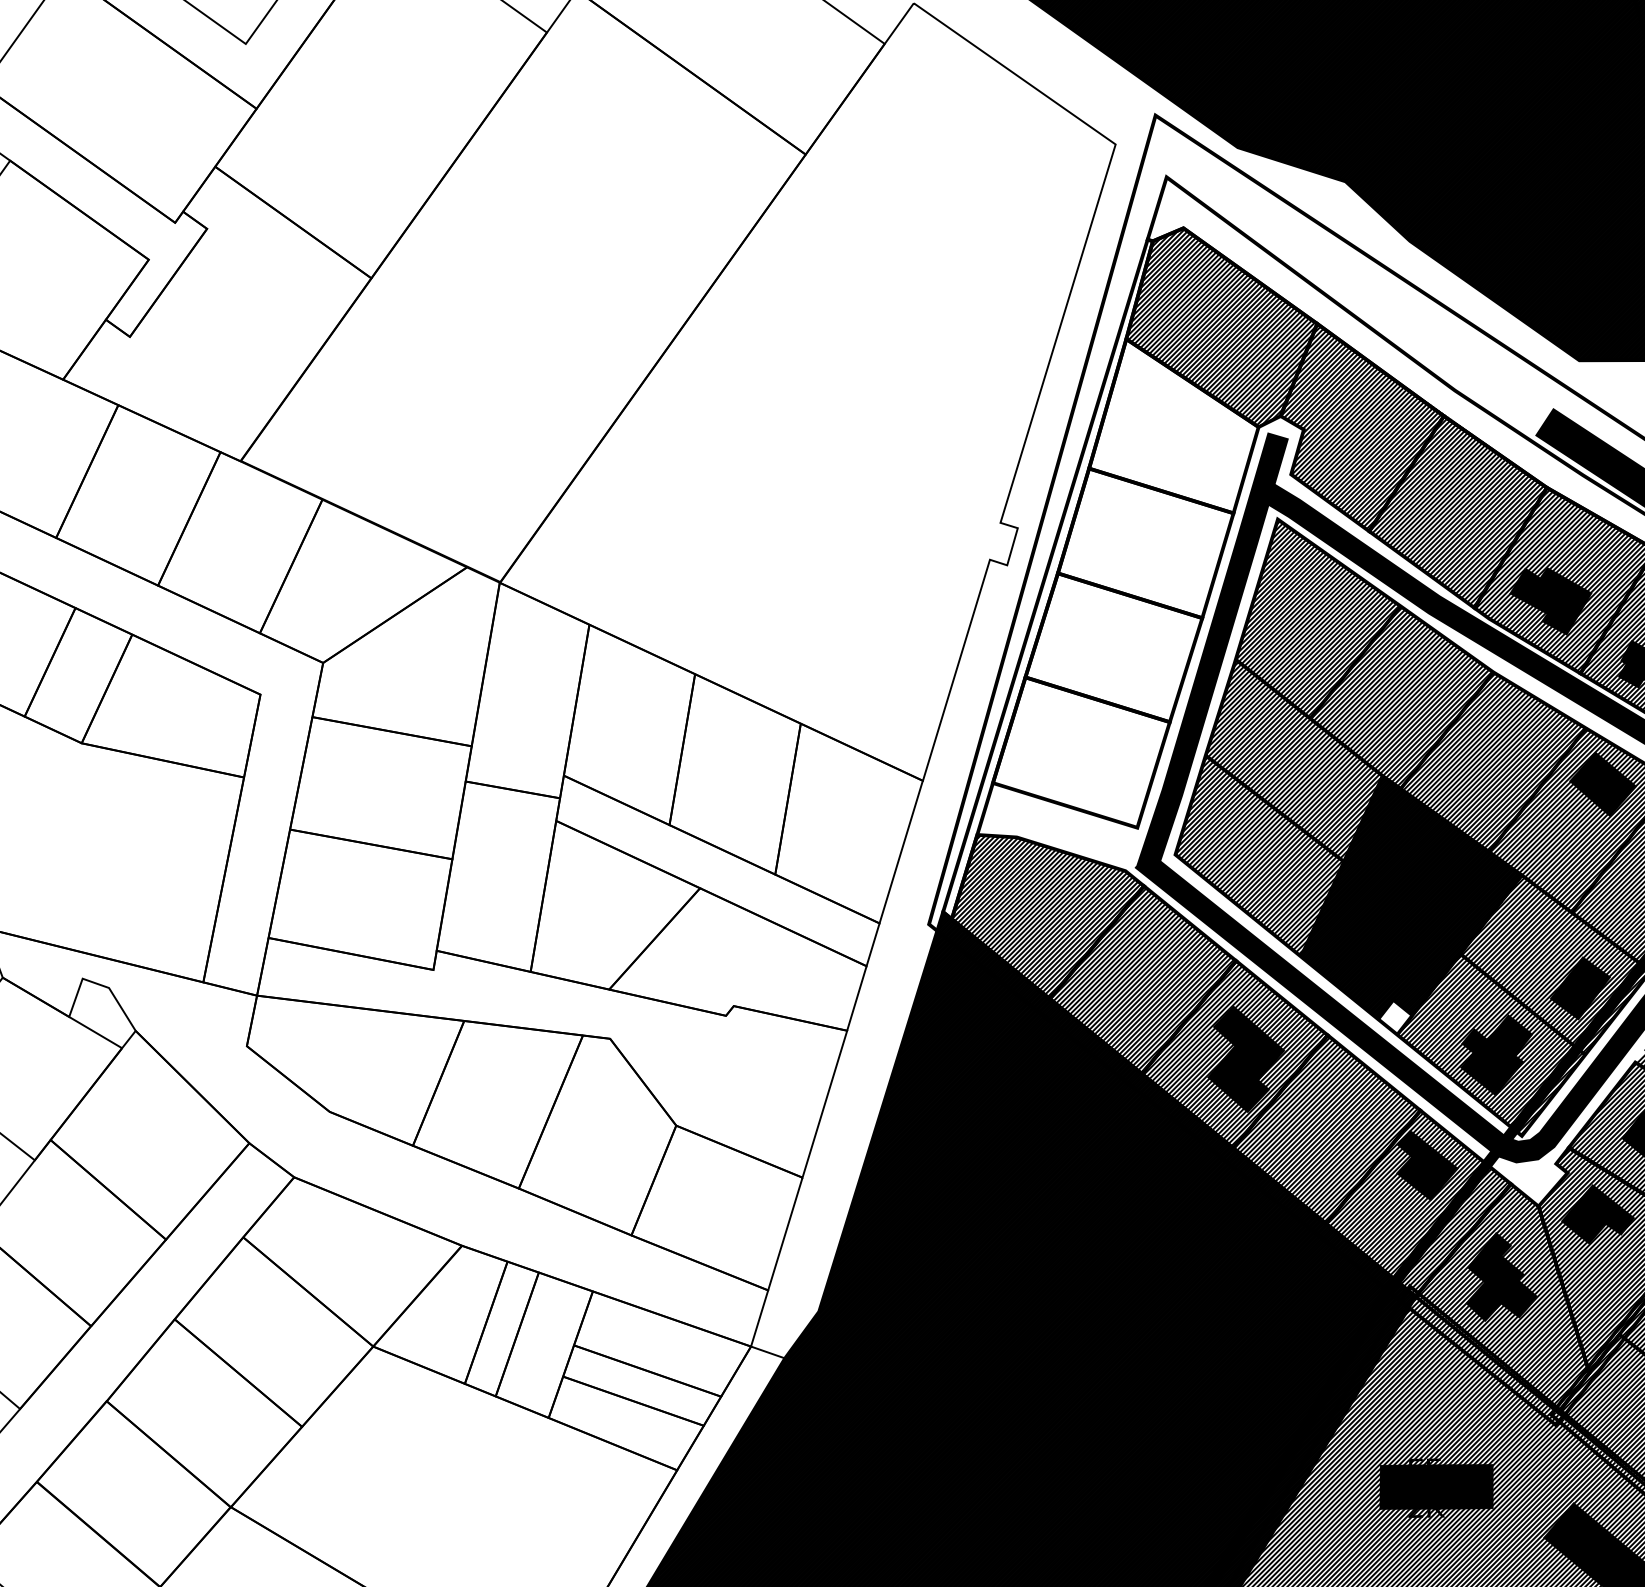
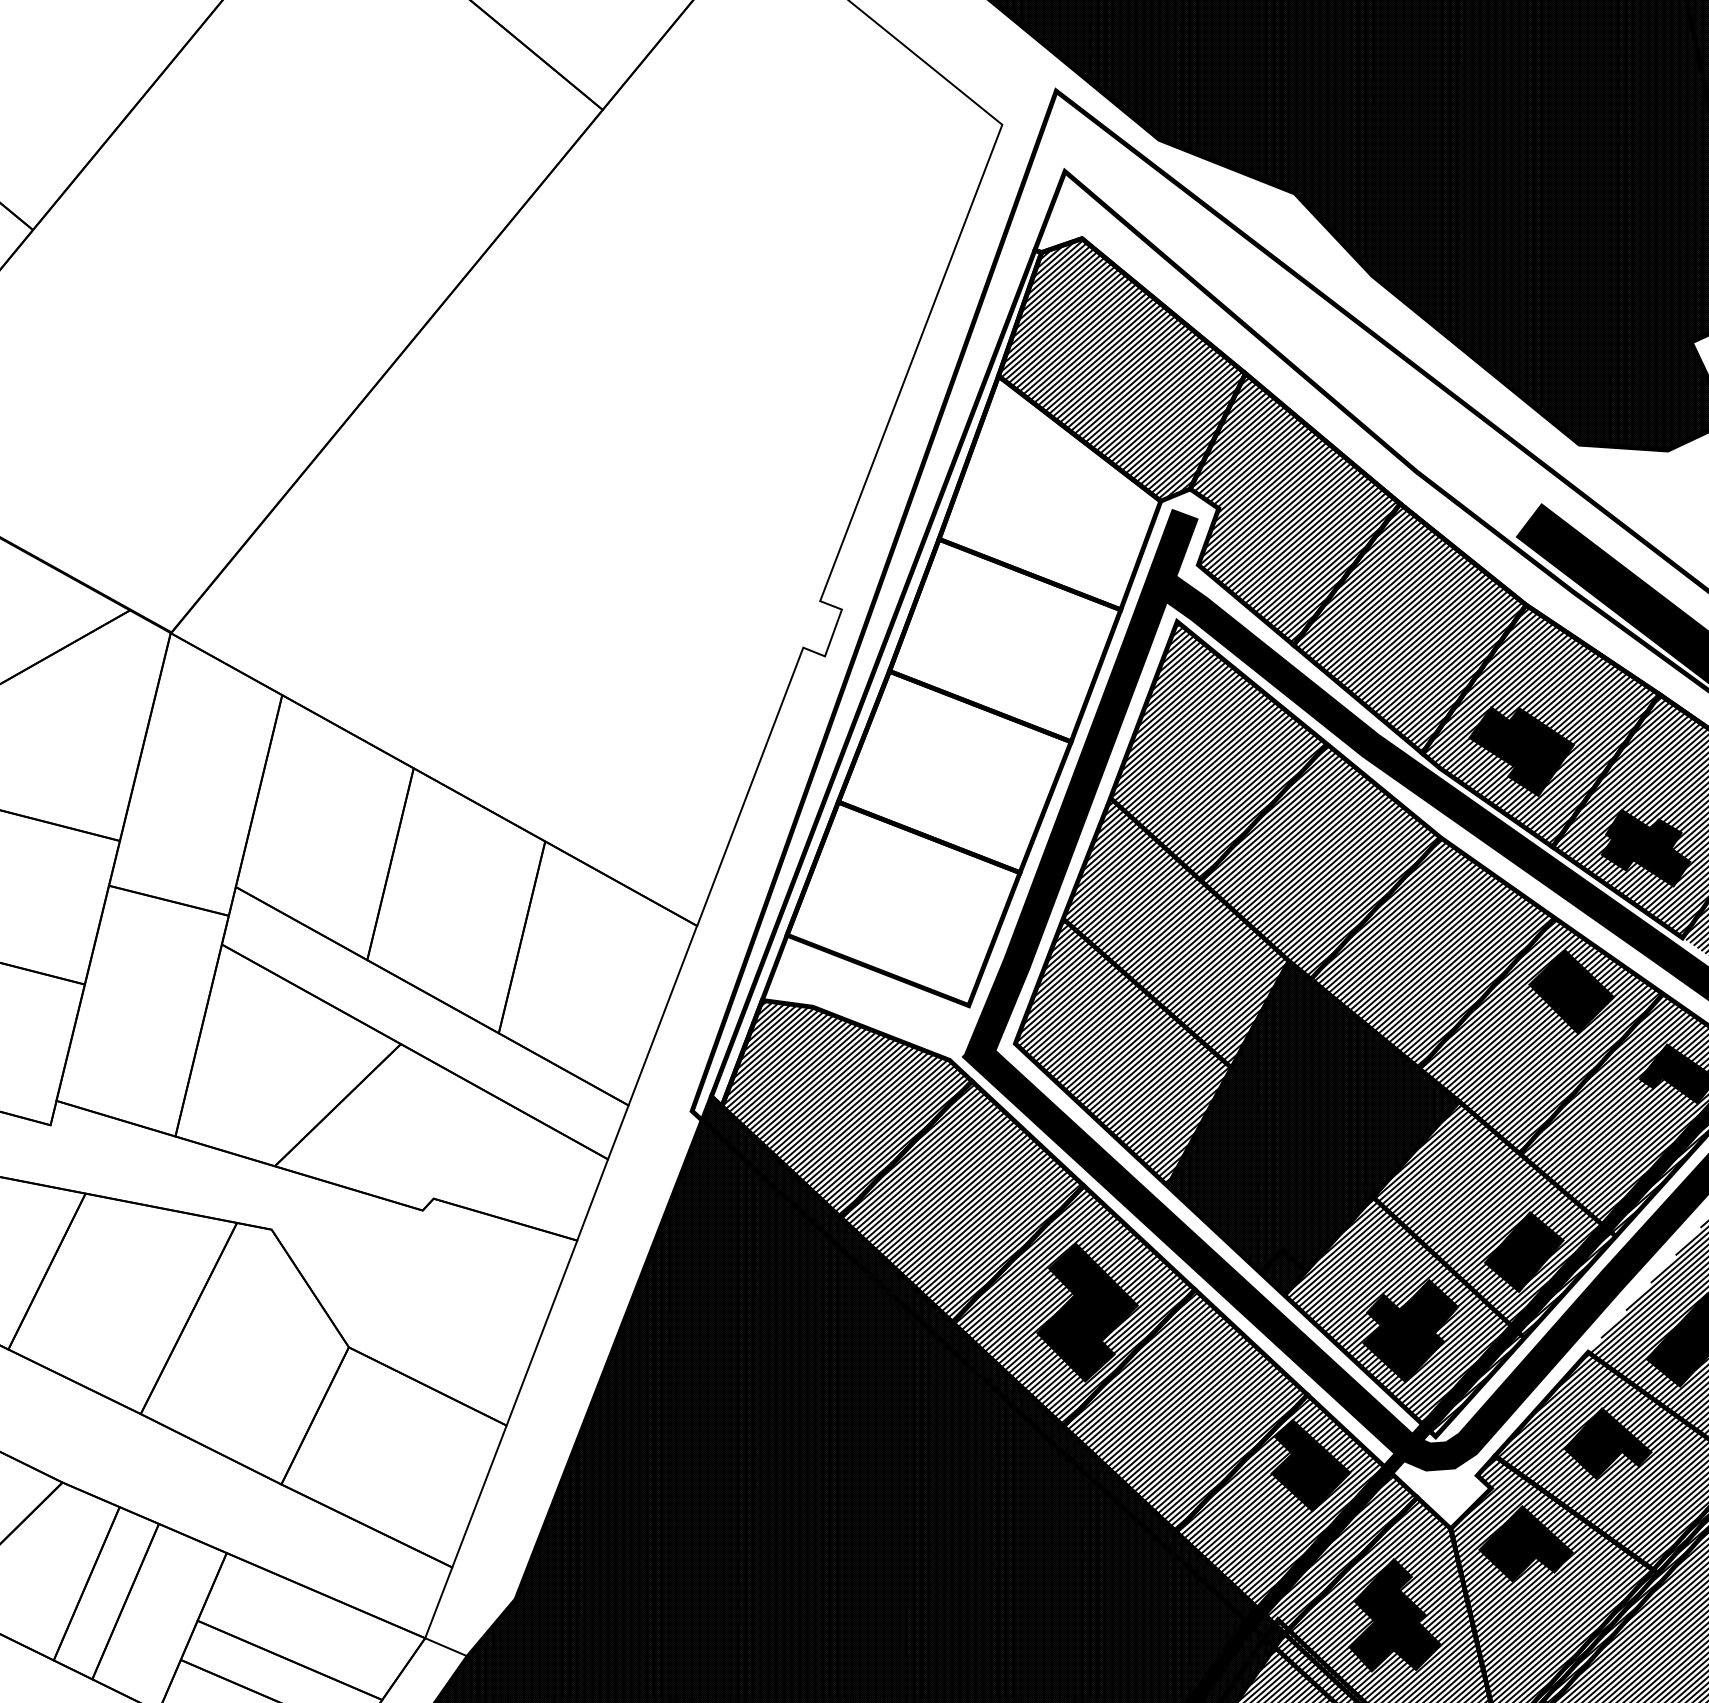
hatch: (1395, 1017) -> (1283, 1272), added

